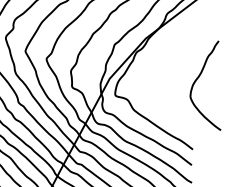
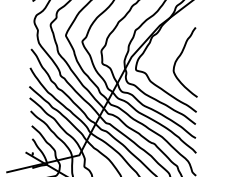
curve: (196, 81) -> (178, 59), moved

